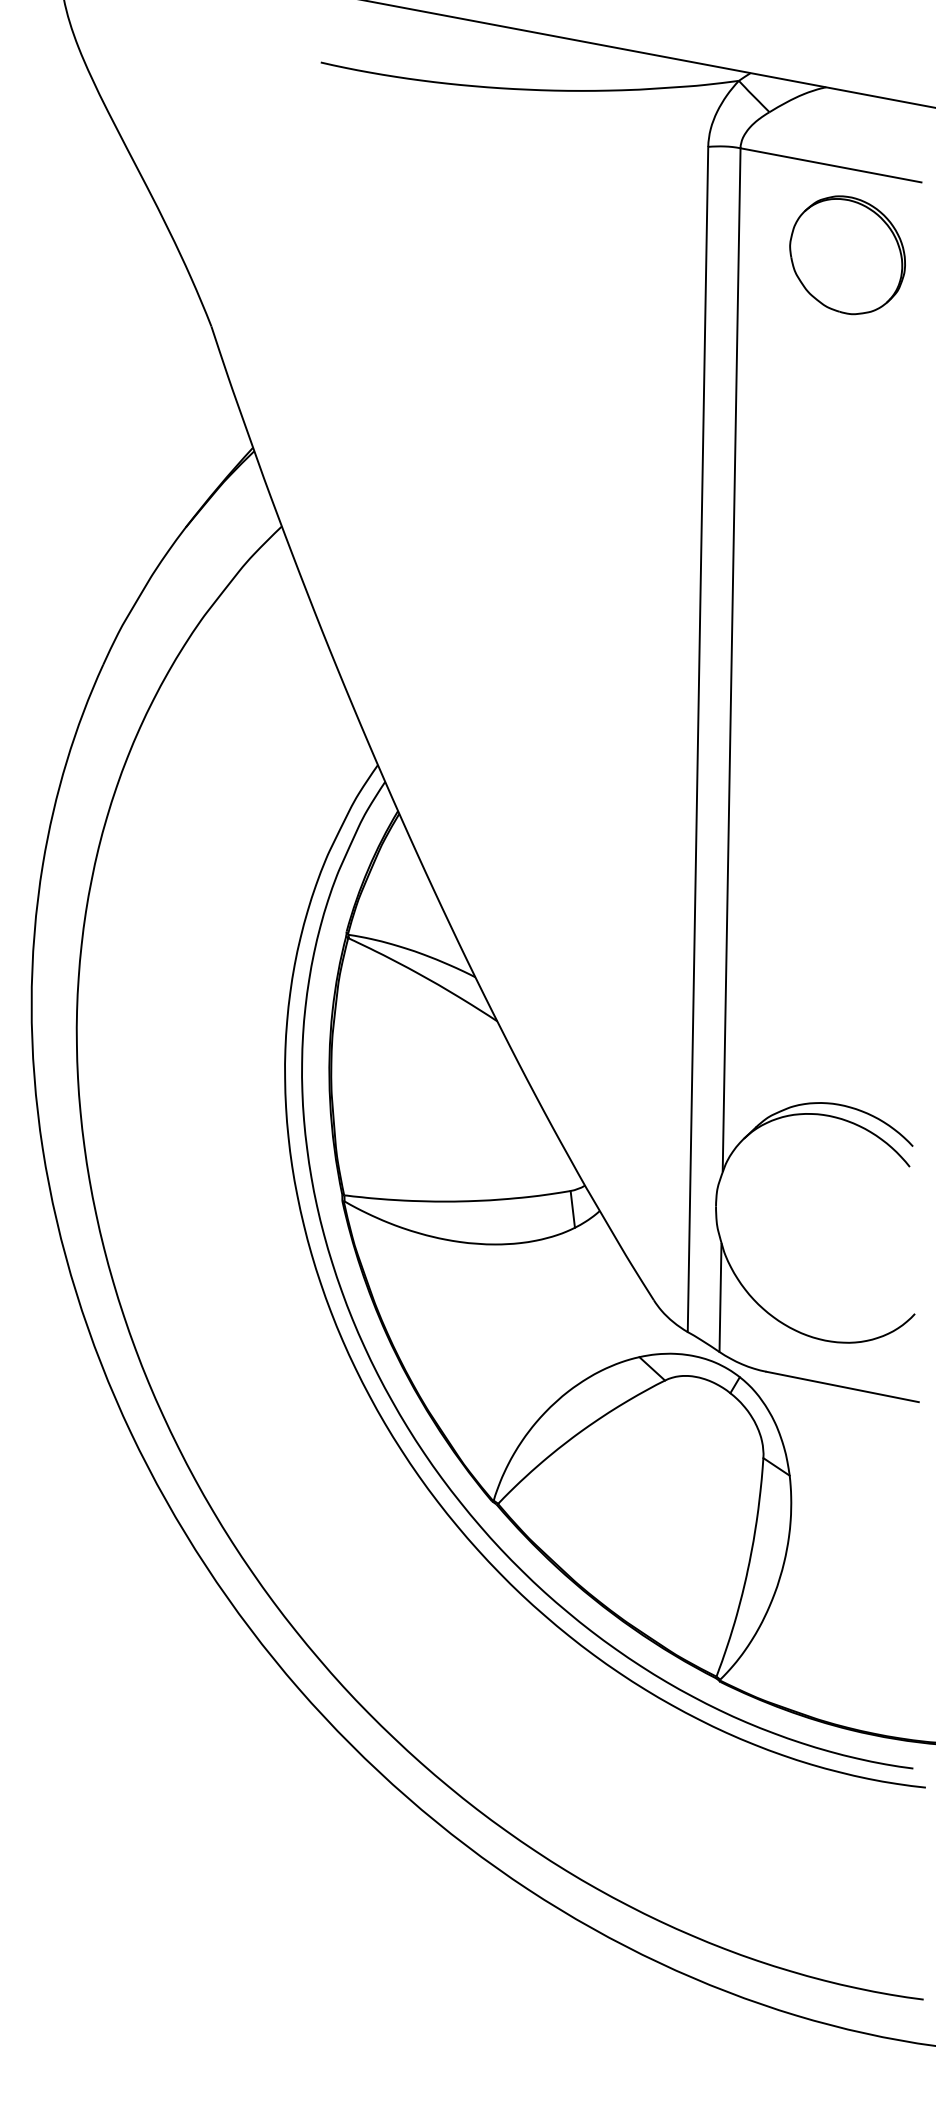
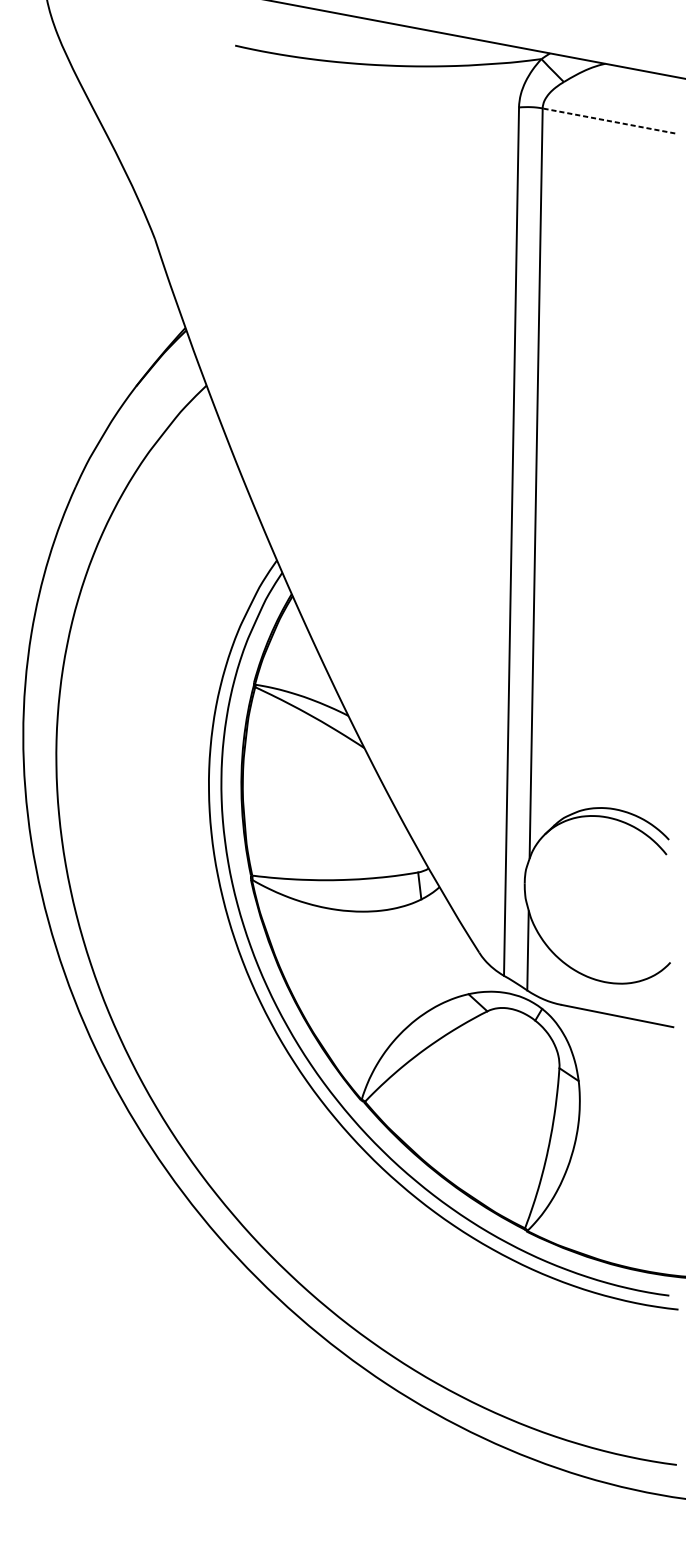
line: (830, 165) -> (608, 121), solid -> dashed
part: (847, 255) -> (621, 187), removed

